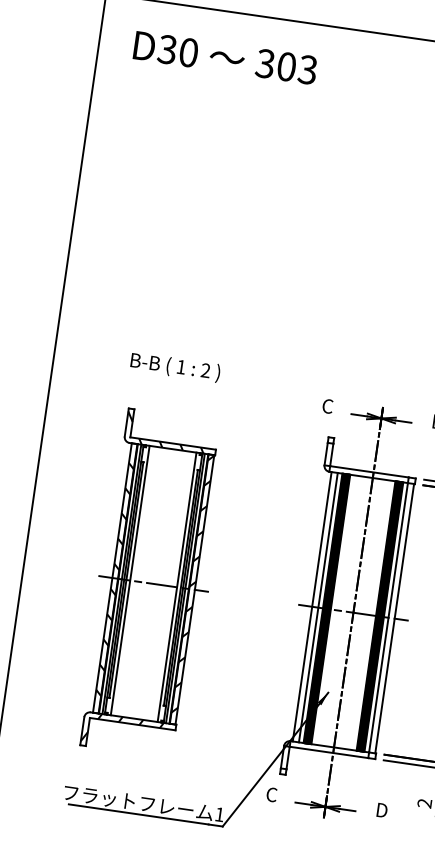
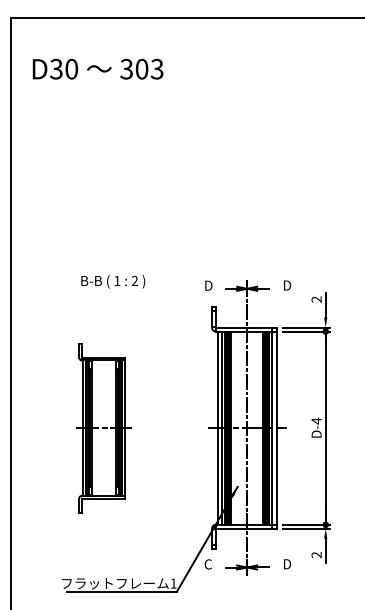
text: (224, 56) -> (97, 68), moved
text: (175, 367) -> (113, 281), moved
text: (328, 406) -> (208, 285), C -> D
part: (153, 582) -> (103, 427), size x0.7

